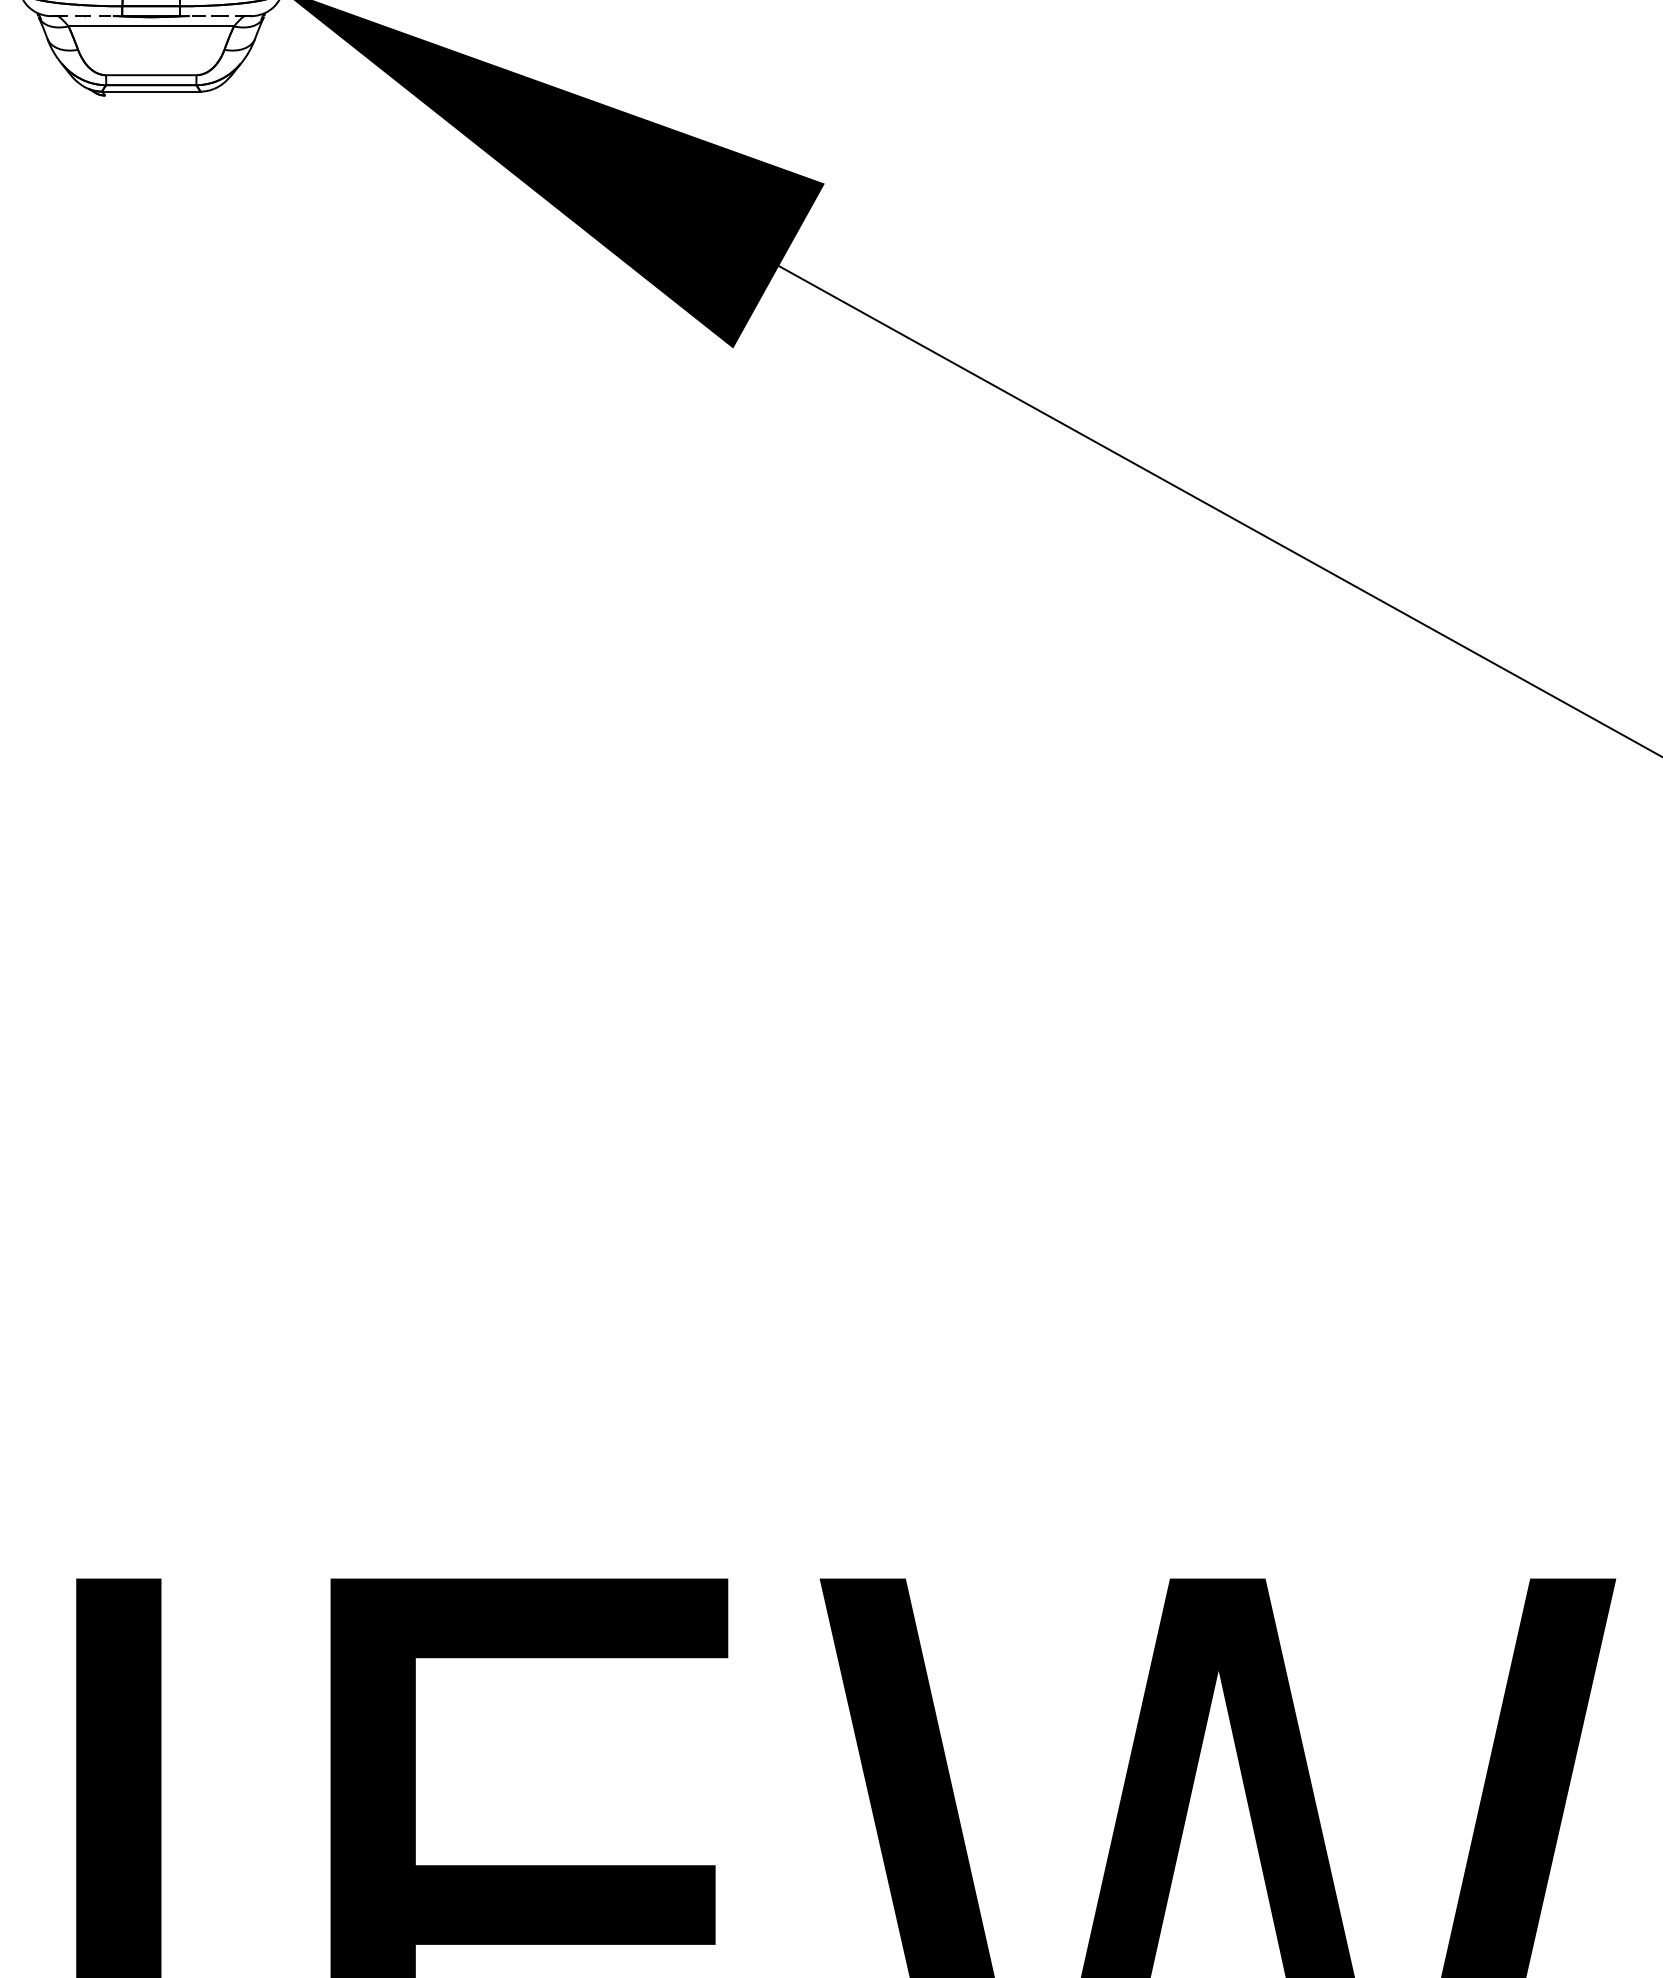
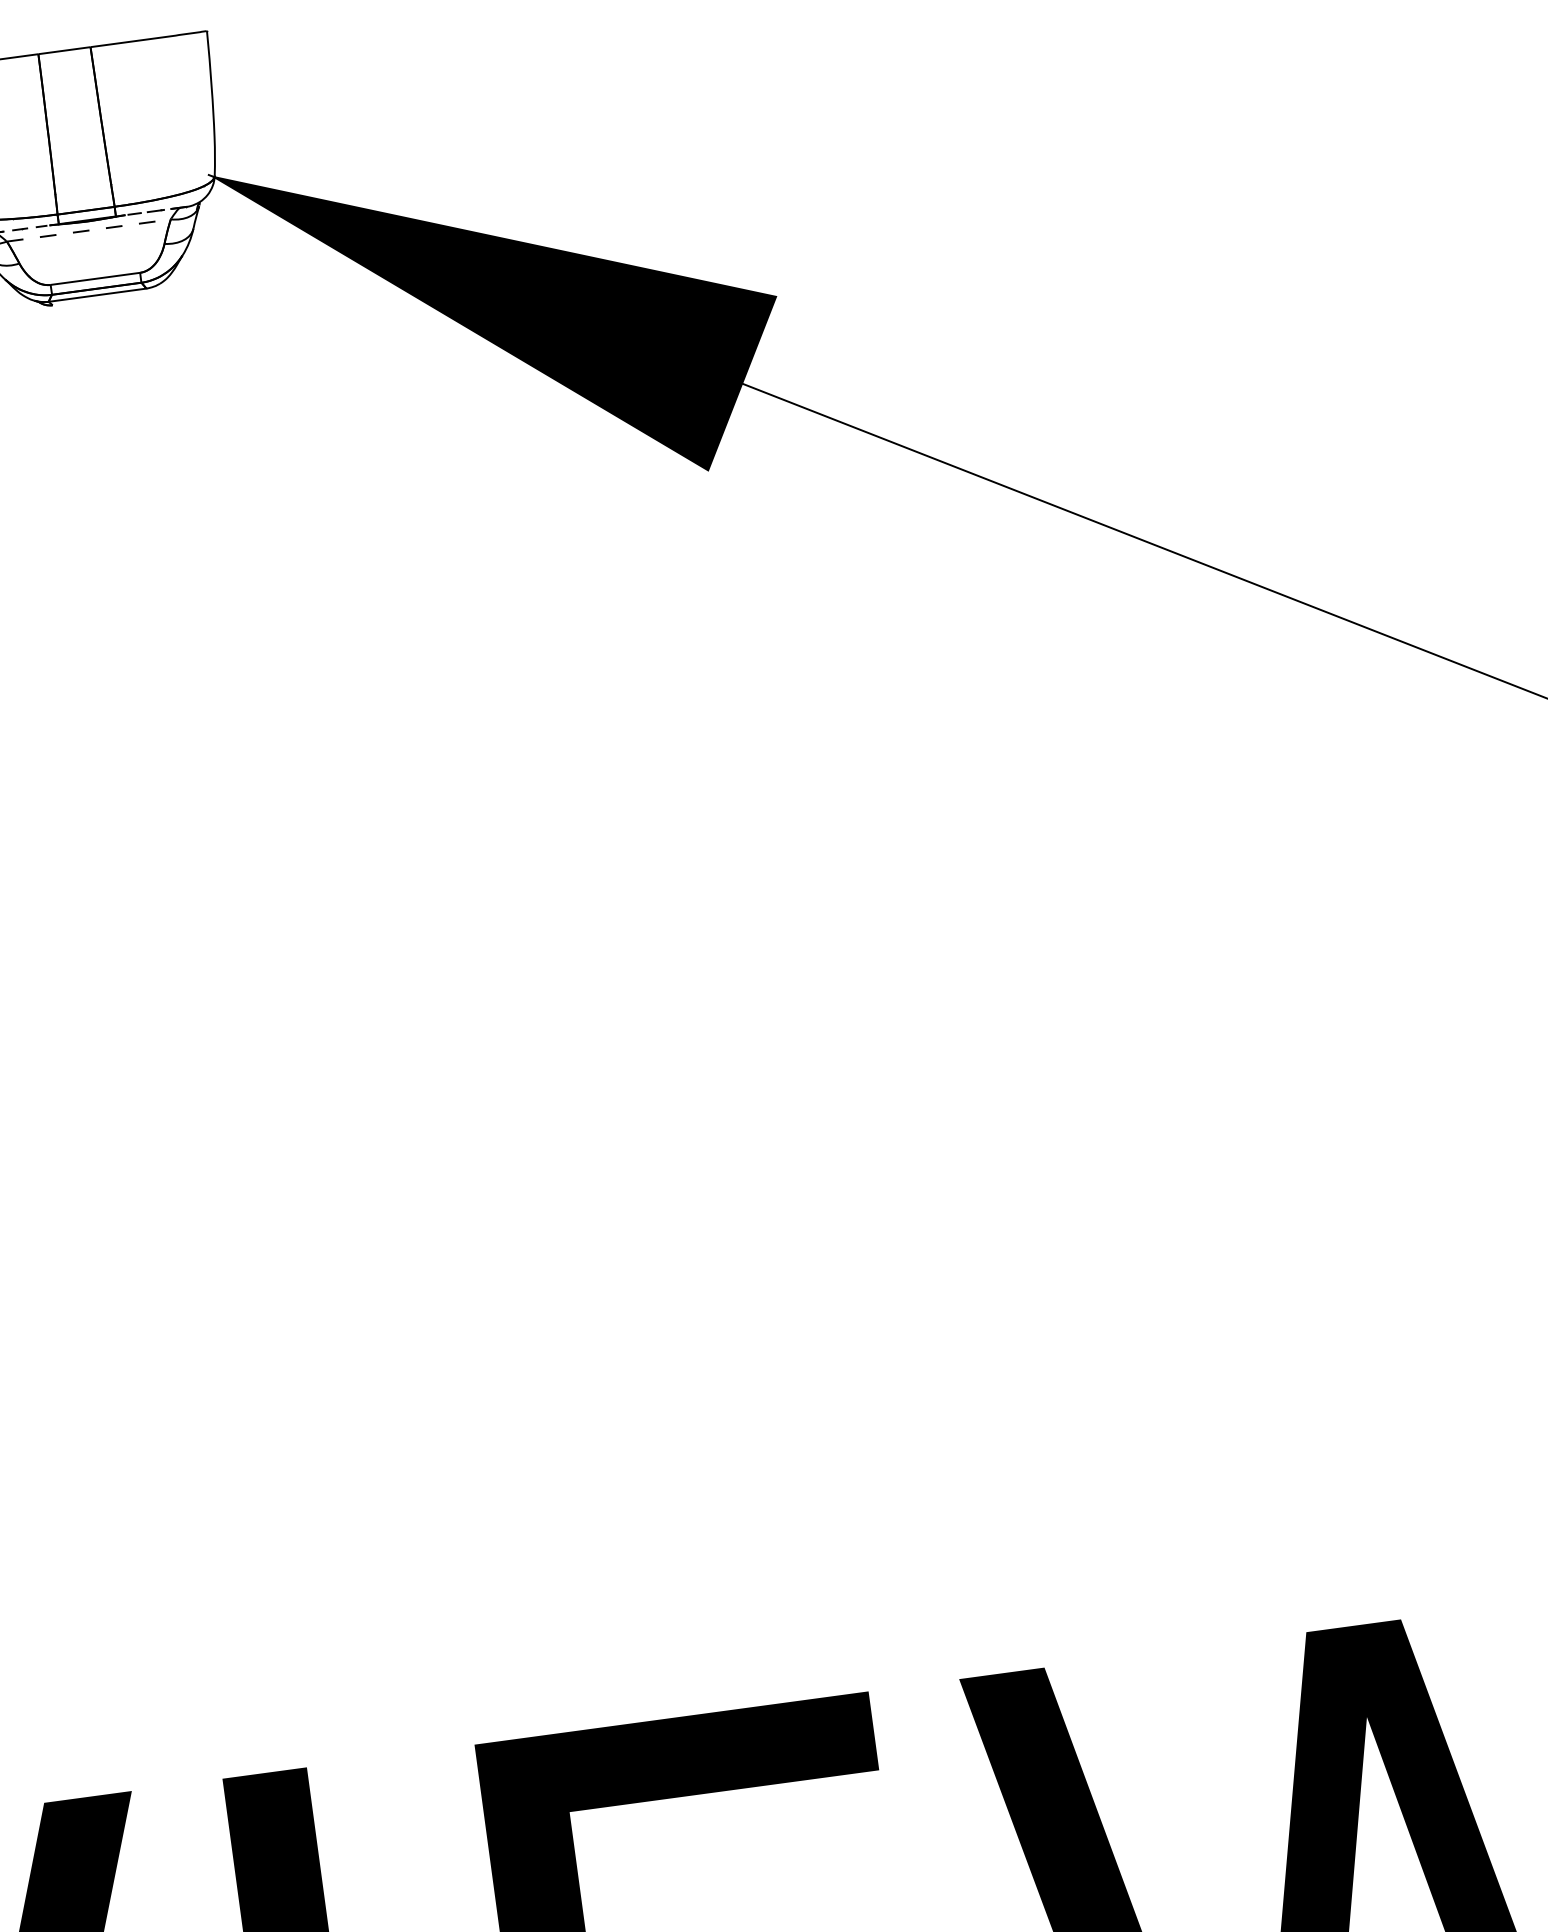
line: (151, 26) -> (89, 230), solid -> dashed

